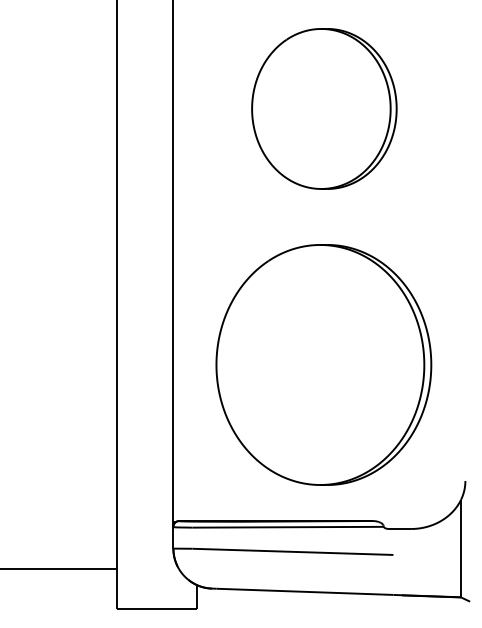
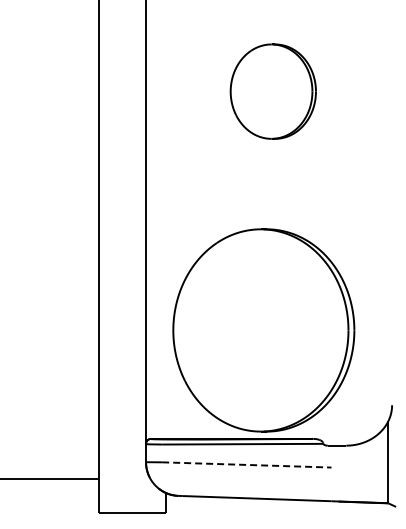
part: (324, 108) -> (273, 91), size x0.7
part: (323, 365) -> (263, 330), moved
line: (292, 551) -> (246, 464), solid -> dashed

